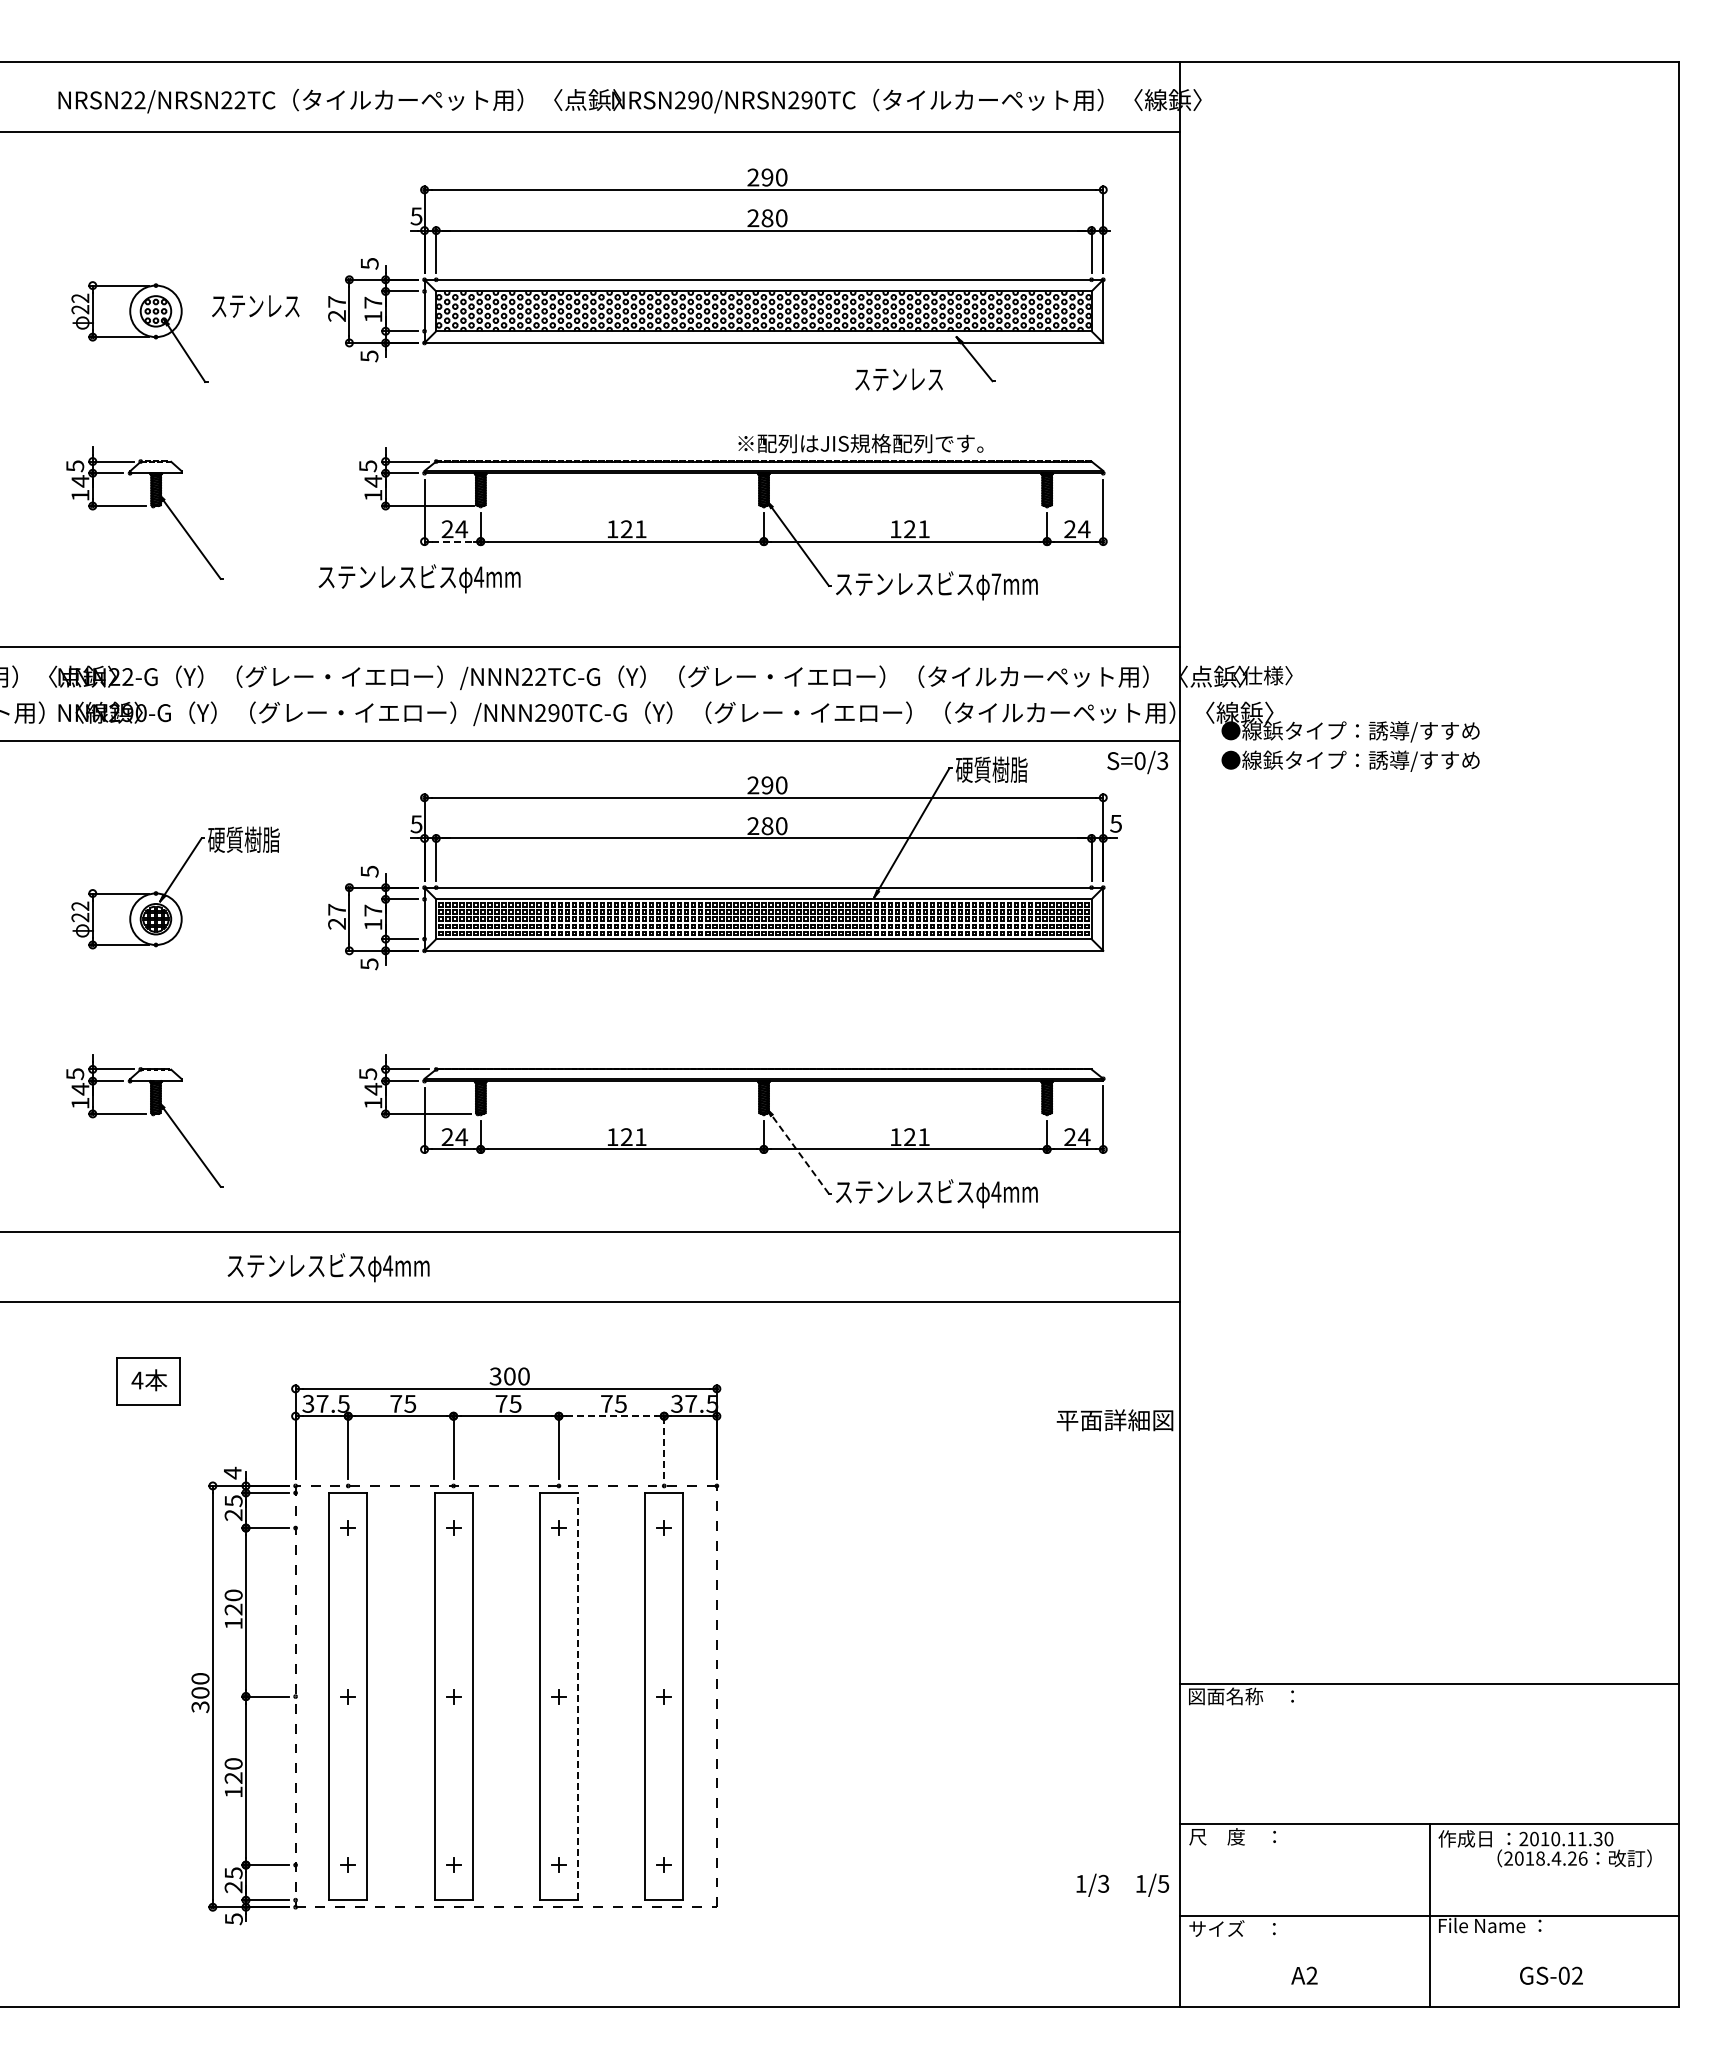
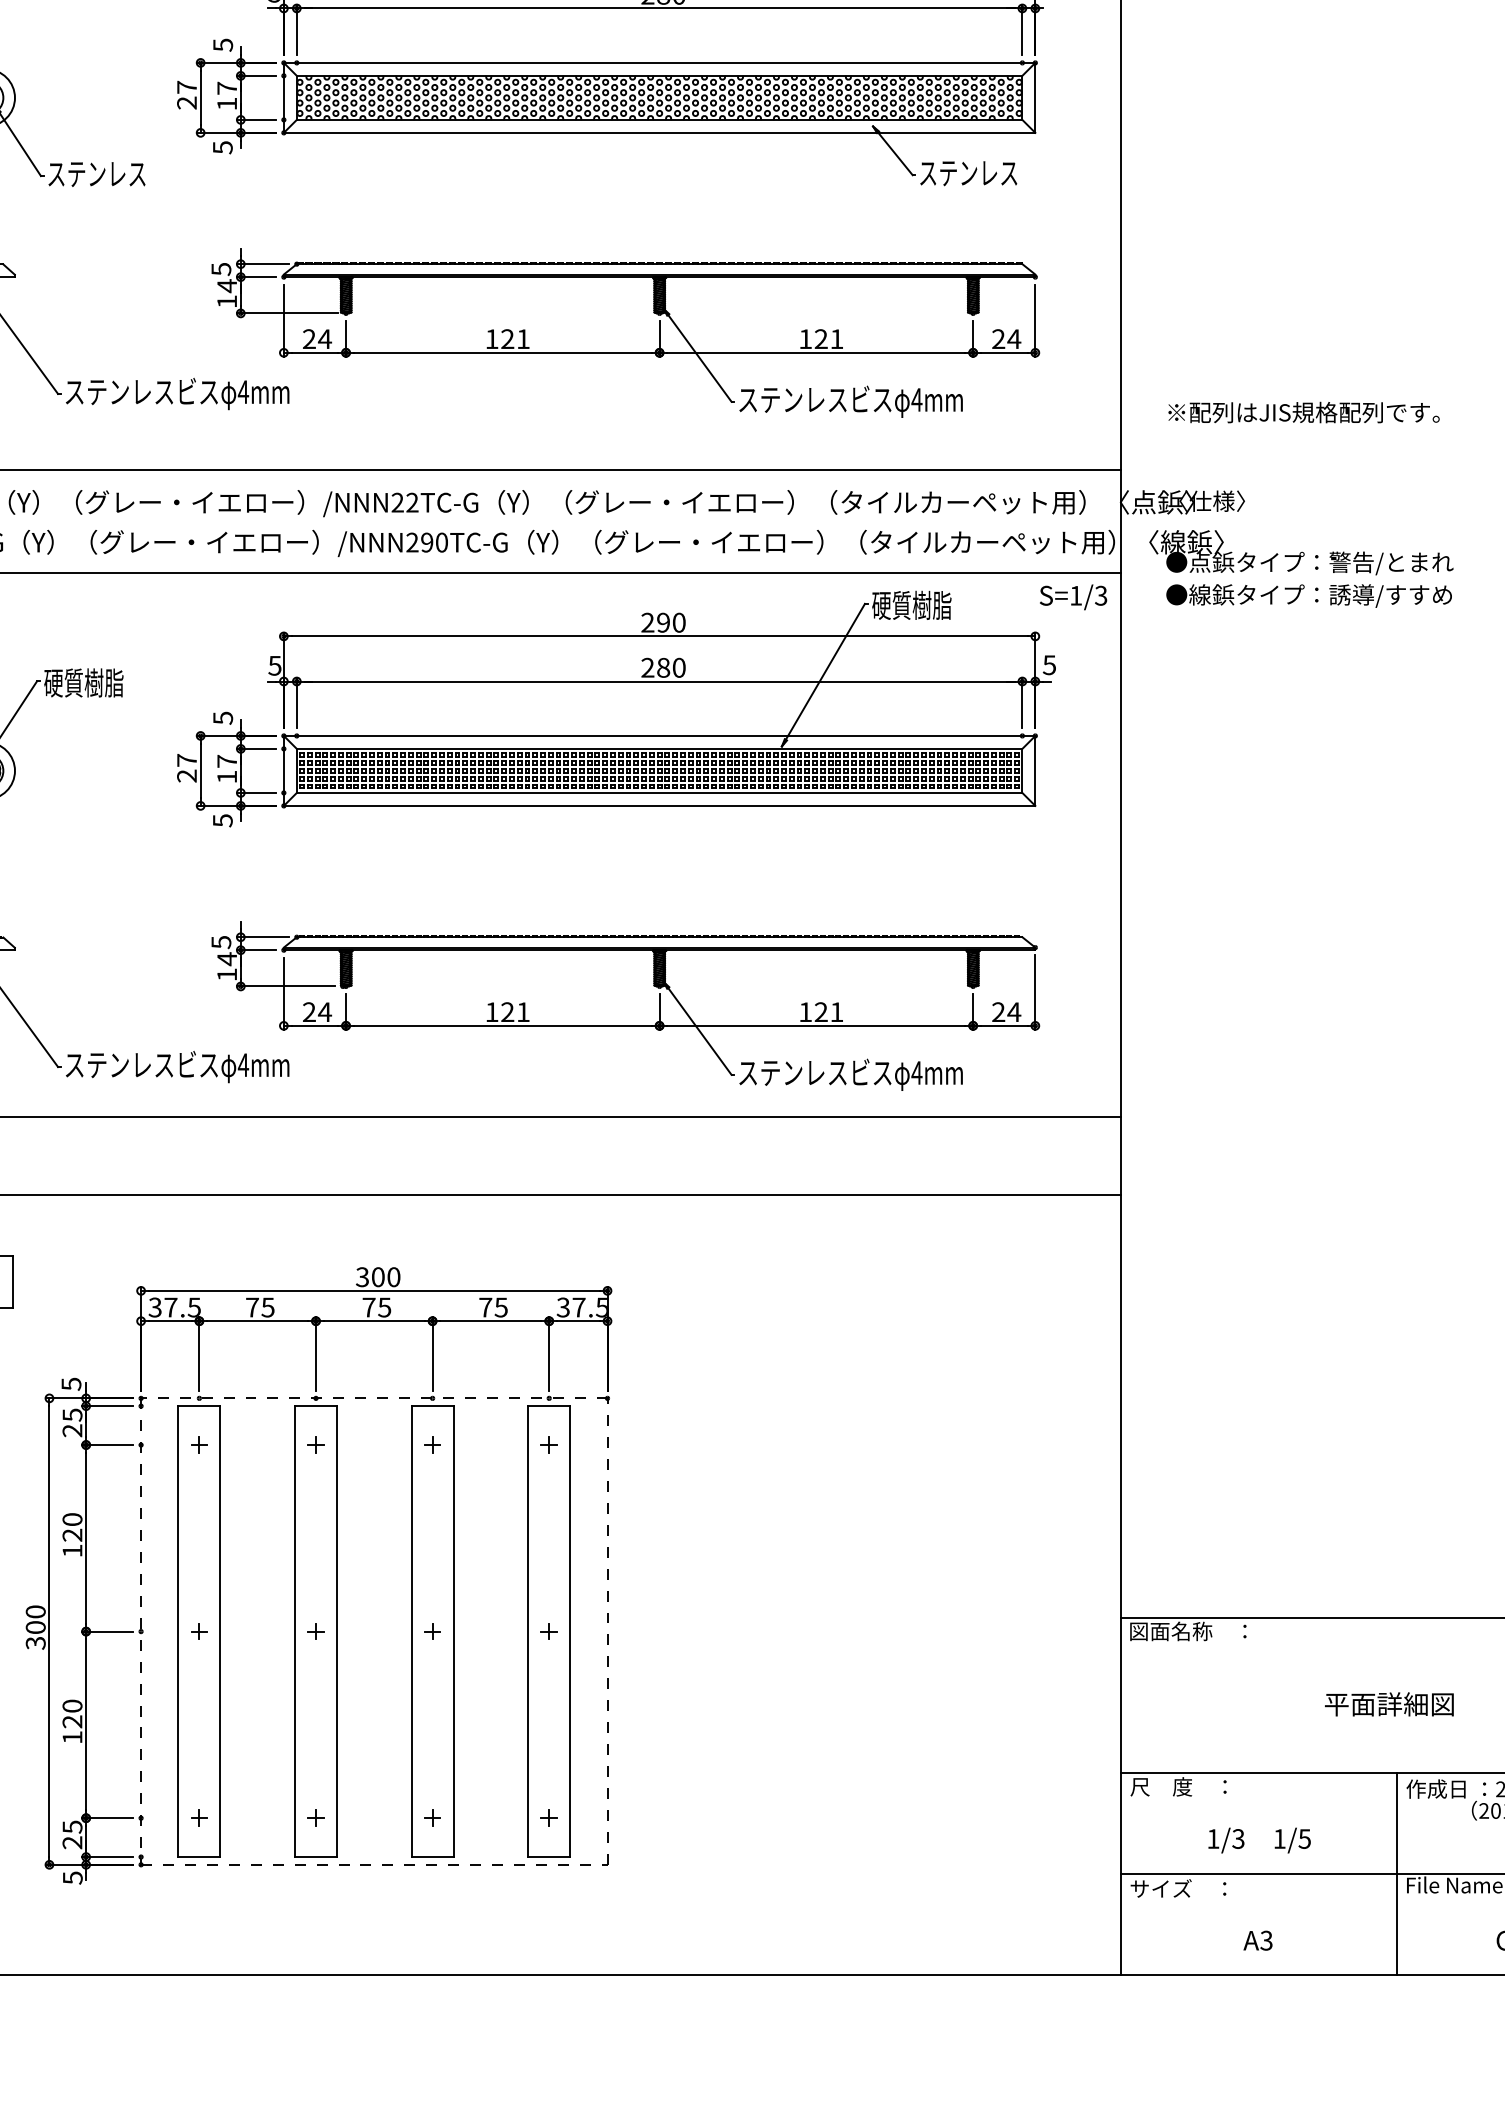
text: (255, 306) -> (96, 174), moved
text: (898, 379) -> (968, 173), moved
text: (860, 443) -> (1303, 412), moved
line: (453, 541) -> (315, 352), dashed -> solid
text: (419, 578) -> (177, 393), moved
text: (996, 583) -> (917, 399), 7mm -> 4mm
text: (1361, 730) -> (1321, 561), ●線鋲タイプ：誘導/すすめ -> ●点鋲タイプ：警告/とまれ
text: (1139, 761) -> (1075, 596), S=0/3 -> S=1/3
line: (798, 1152) -> (697, 1029), dashed -> solid
text: (328, 1267) -> (177, 1066), moved
line: (611, 1416) -> (490, 1321), dashed -> solid
text: (1114, 1420) -> (1388, 1704), moved
line: (664, 1445) -> (549, 1353), dashed -> solid
text: (232, 1472) -> (71, 1383), 4 -> 5
line: (577, 1696) -> (453, 1631), dashed -> solid
text: (1122, 1884) -> (1259, 1839), moved
text: (1311, 1975) -> (1265, 1940), A2 -> A3

